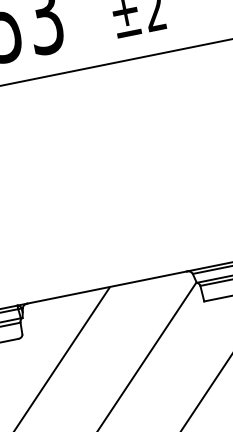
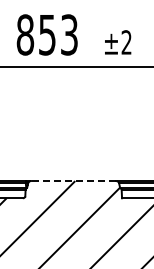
line: (106, 288) -> (73, 181), solid -> dashed

